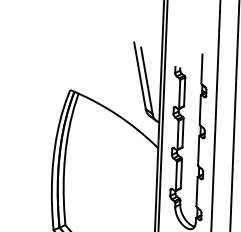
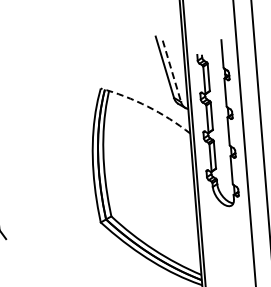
line: (147, 81) -> (172, 71), solid -> dashed
arc: (116, 114) -> (147, 106), solid -> dashed

